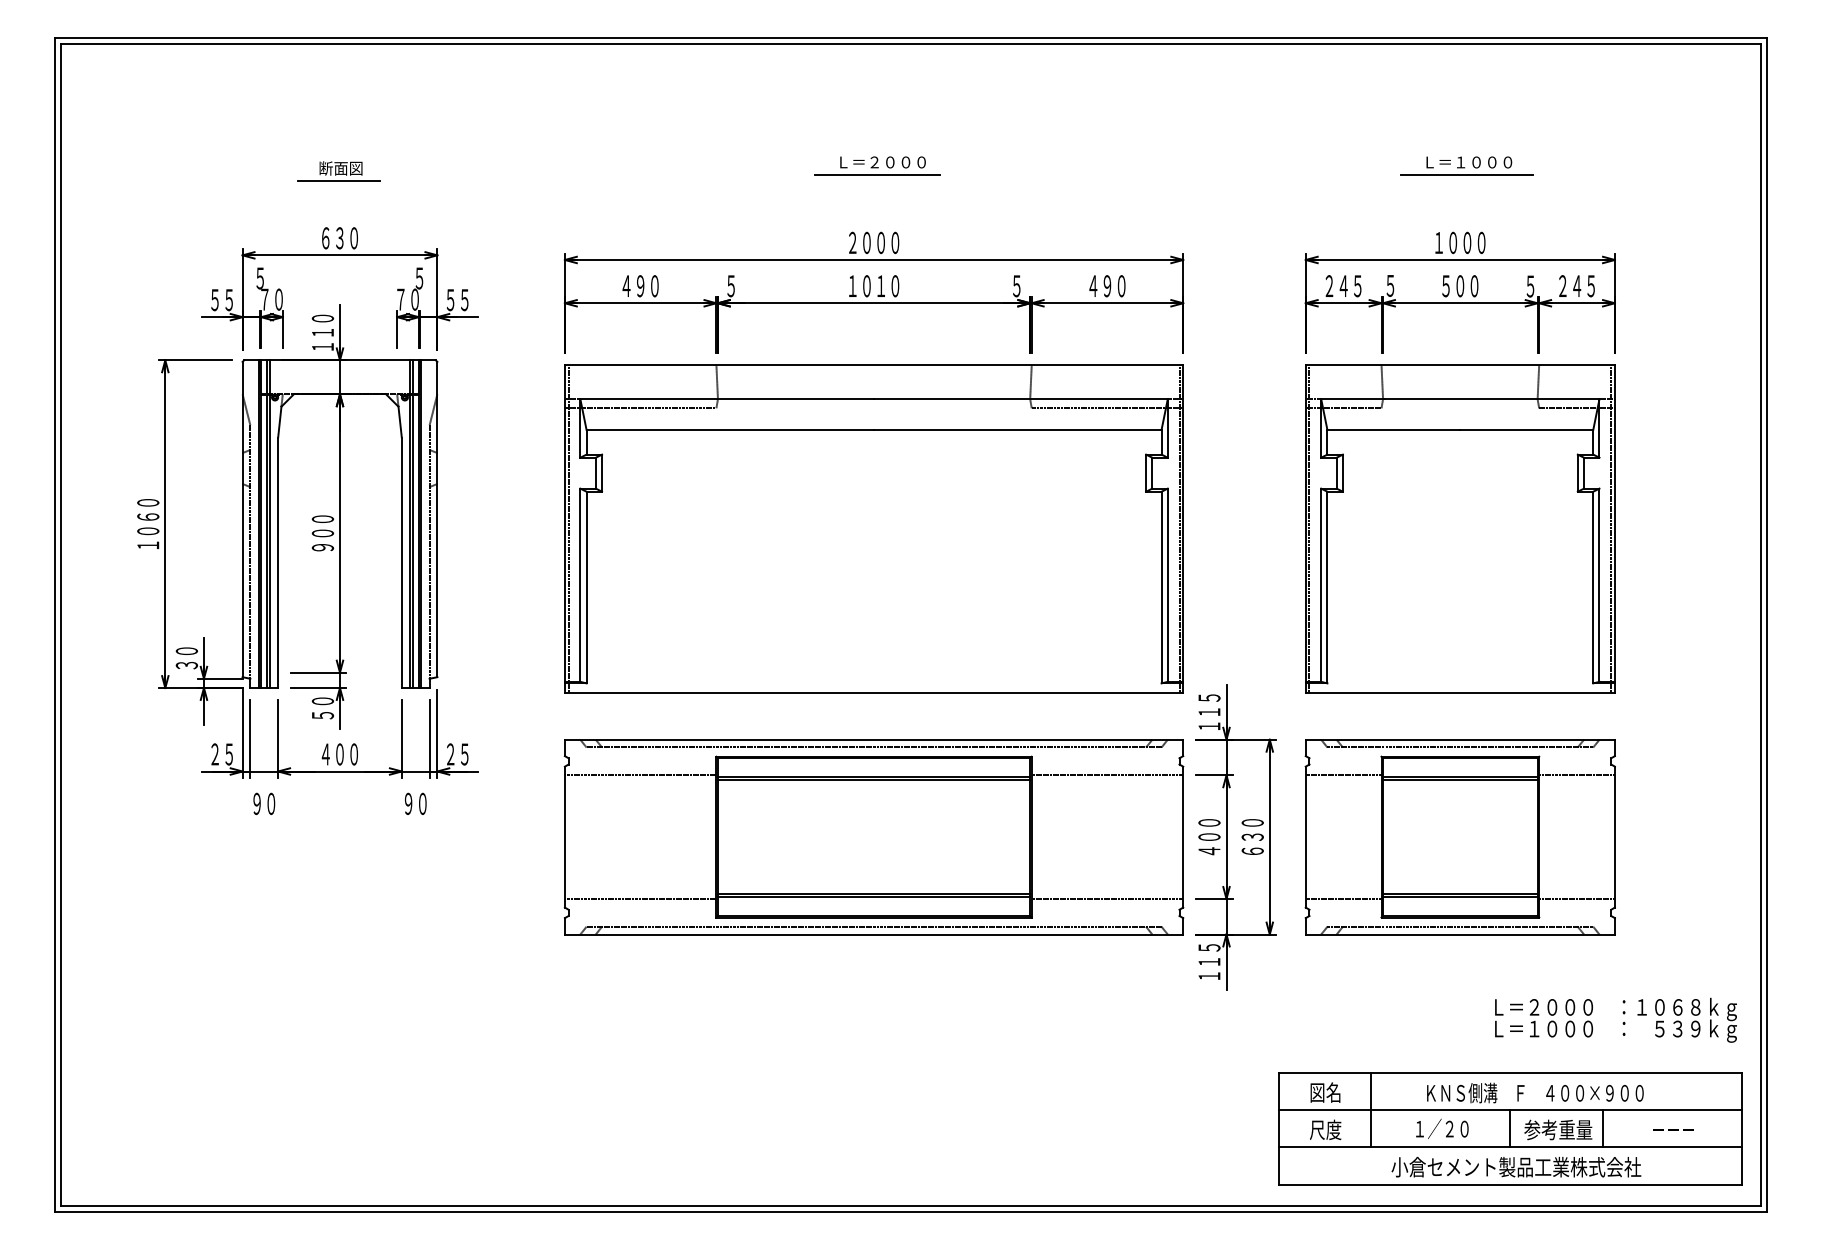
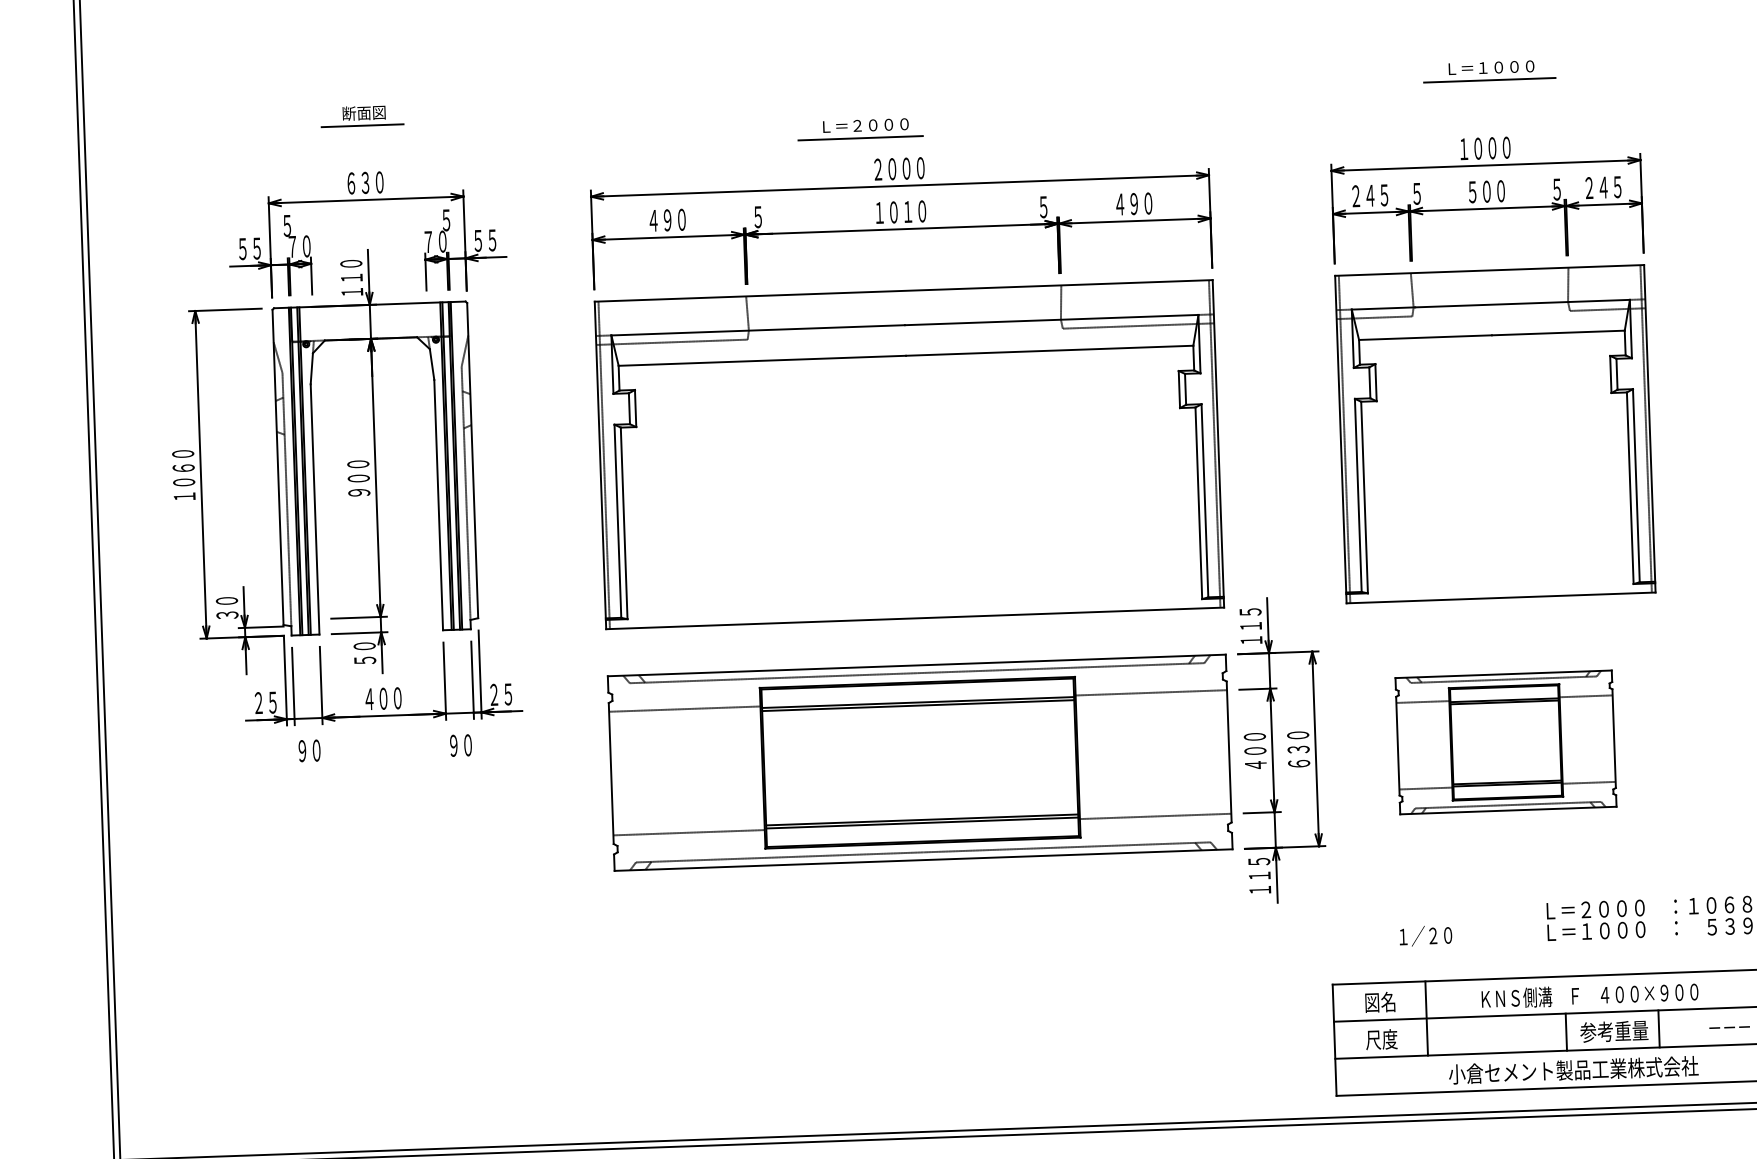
part: (877, 165) -> (860, 128), moved
part: (1459, 837) -> (1505, 742), size x0.7
text: (1442, 1128) -> (1425, 935), moved

